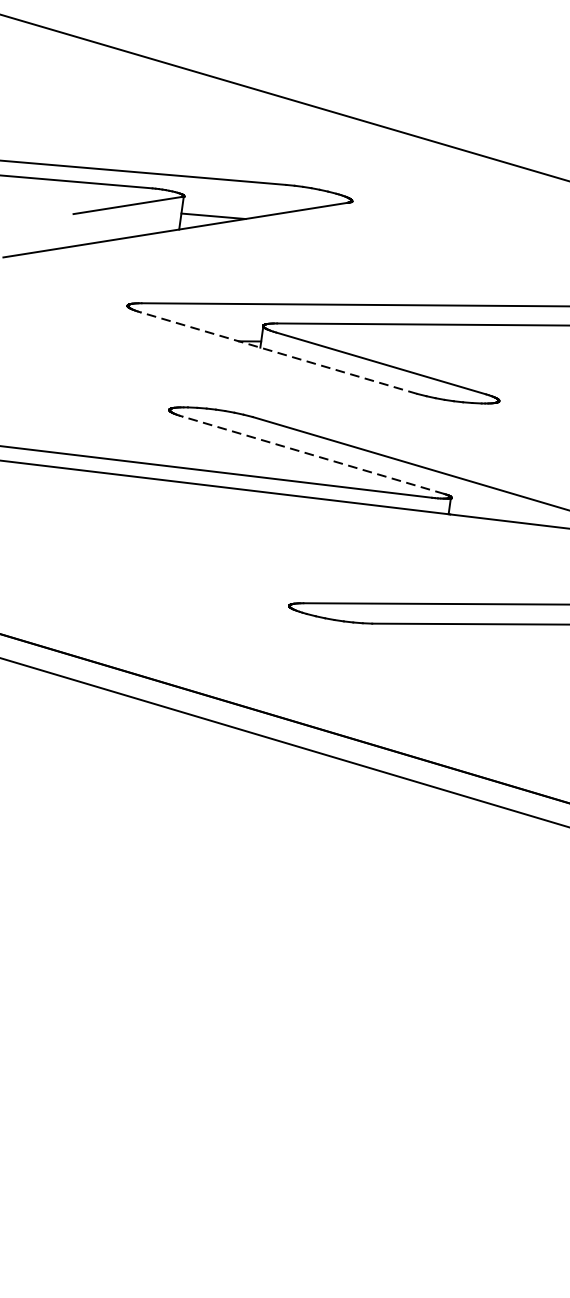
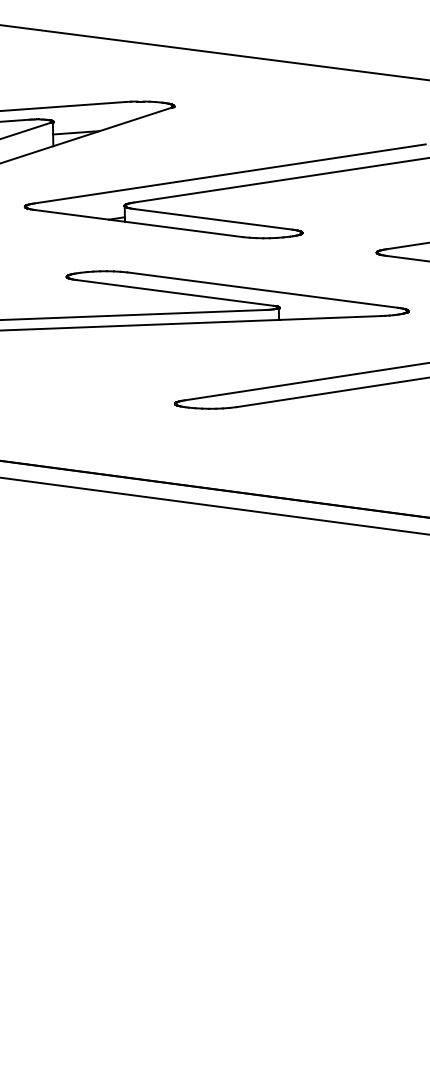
line: (279, 353) -> (139, 223), dashed -> solid
line: (312, 454) -> (174, 292), dashed -> solid

